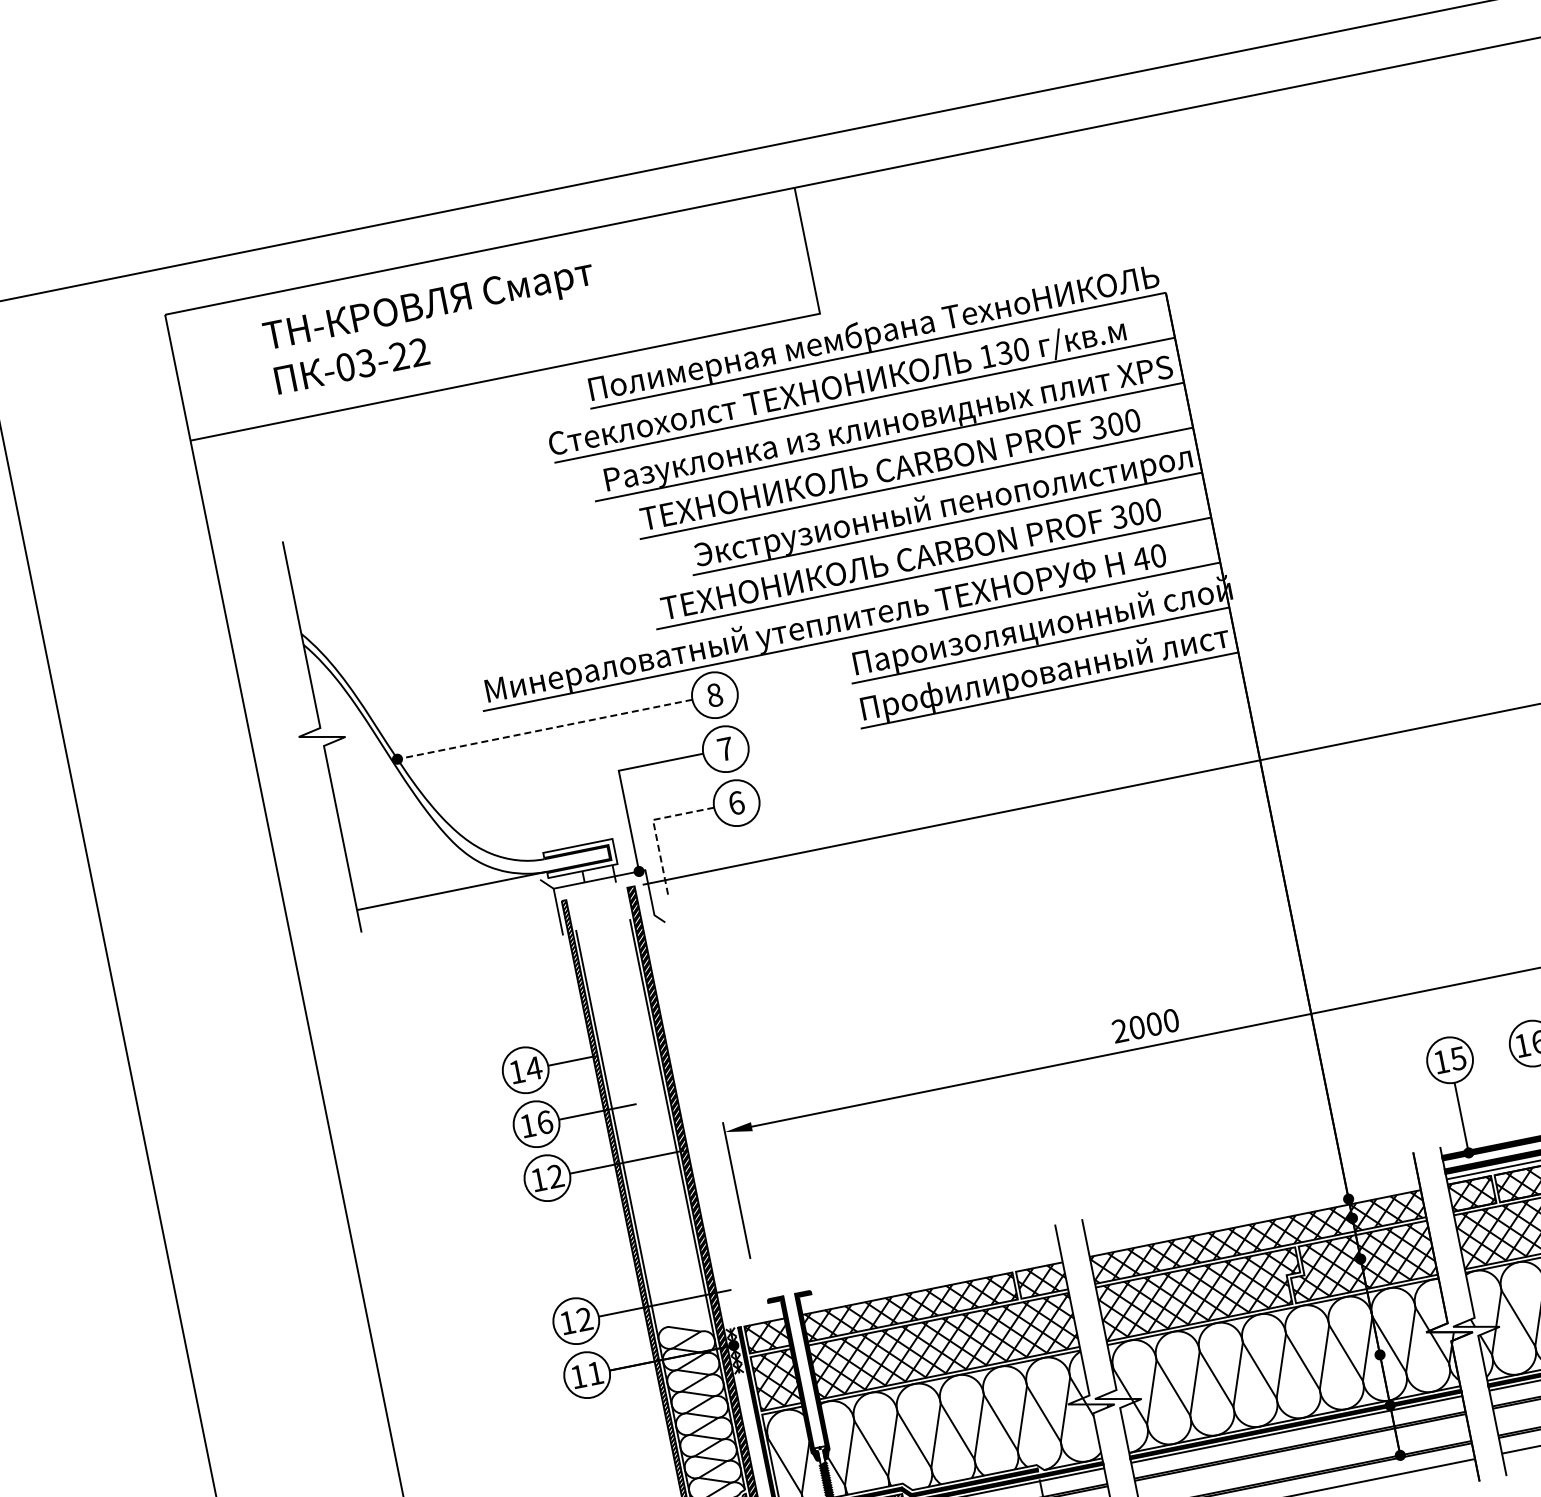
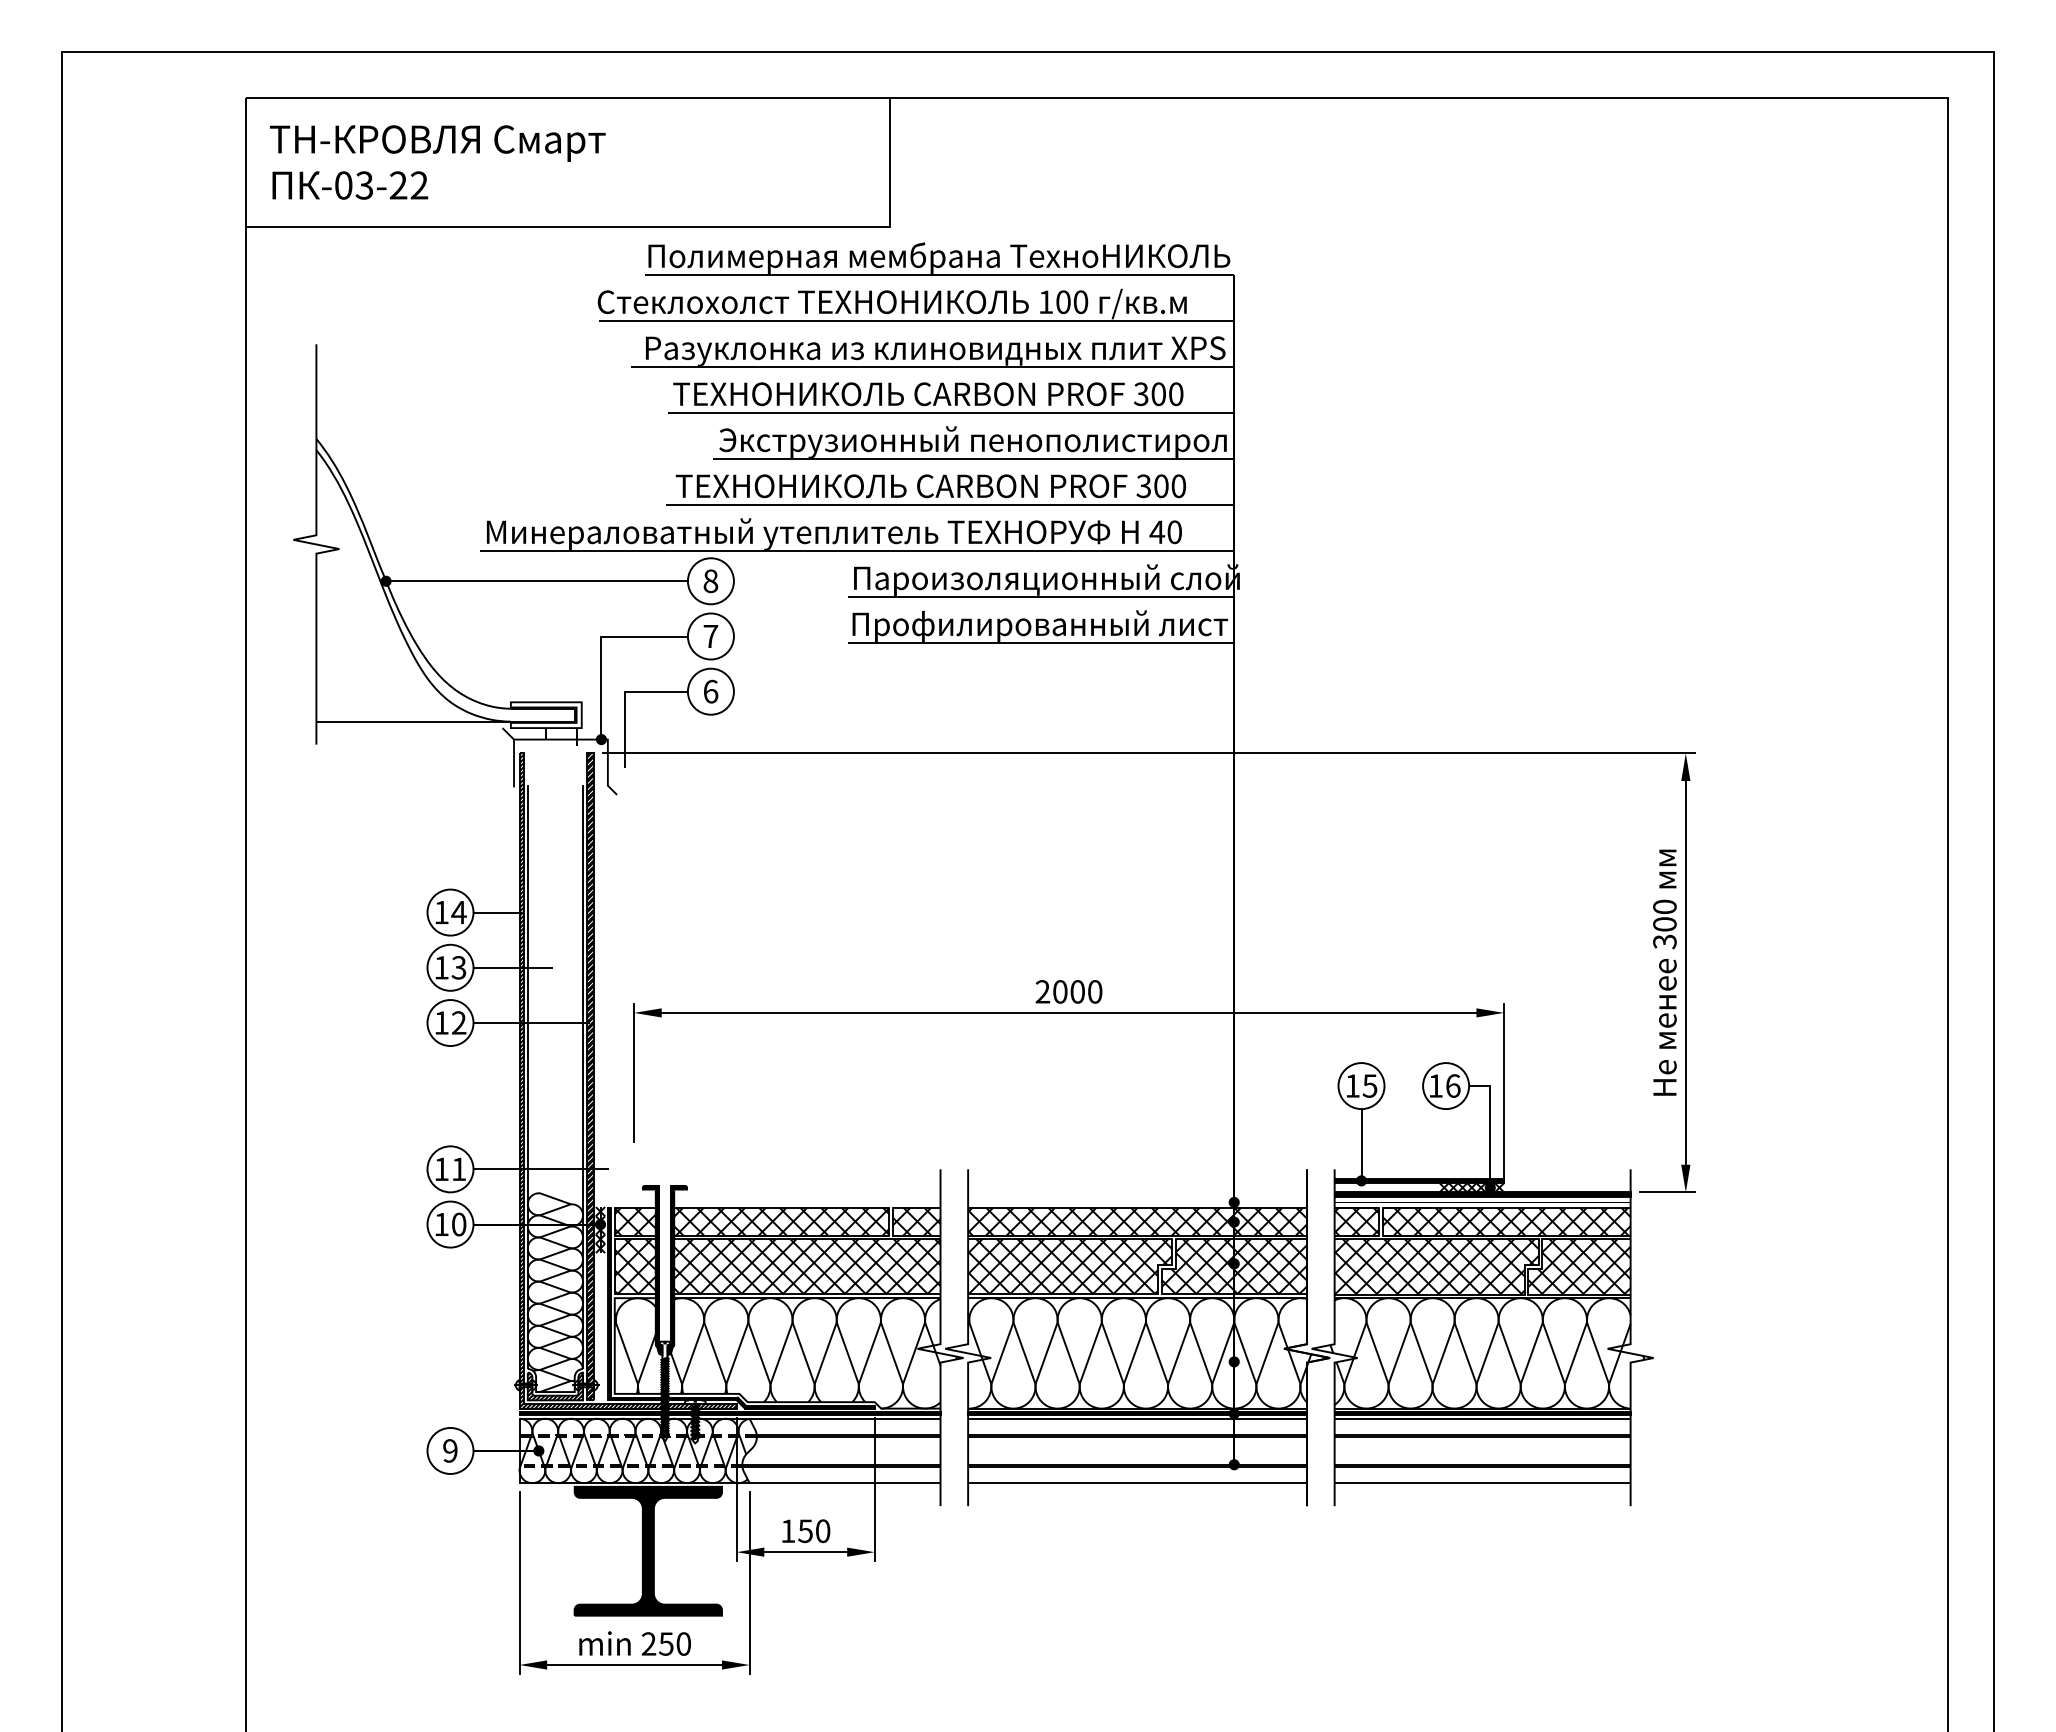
text: (432, 326) -> (437, 162), moved
text: (1004, 352) -> (1063, 301), 130 -> 100
line: (545, 729) -> (537, 581), dashed -> solid
line: (654, 826) -> (625, 698), dashed -> solid
text: (544, 1122) -> (458, 967), 16 -> 13
text: (584, 1318) -> (459, 1168), 12 -> 11
text: (595, 1373) -> (459, 1224), 11 -> 10

